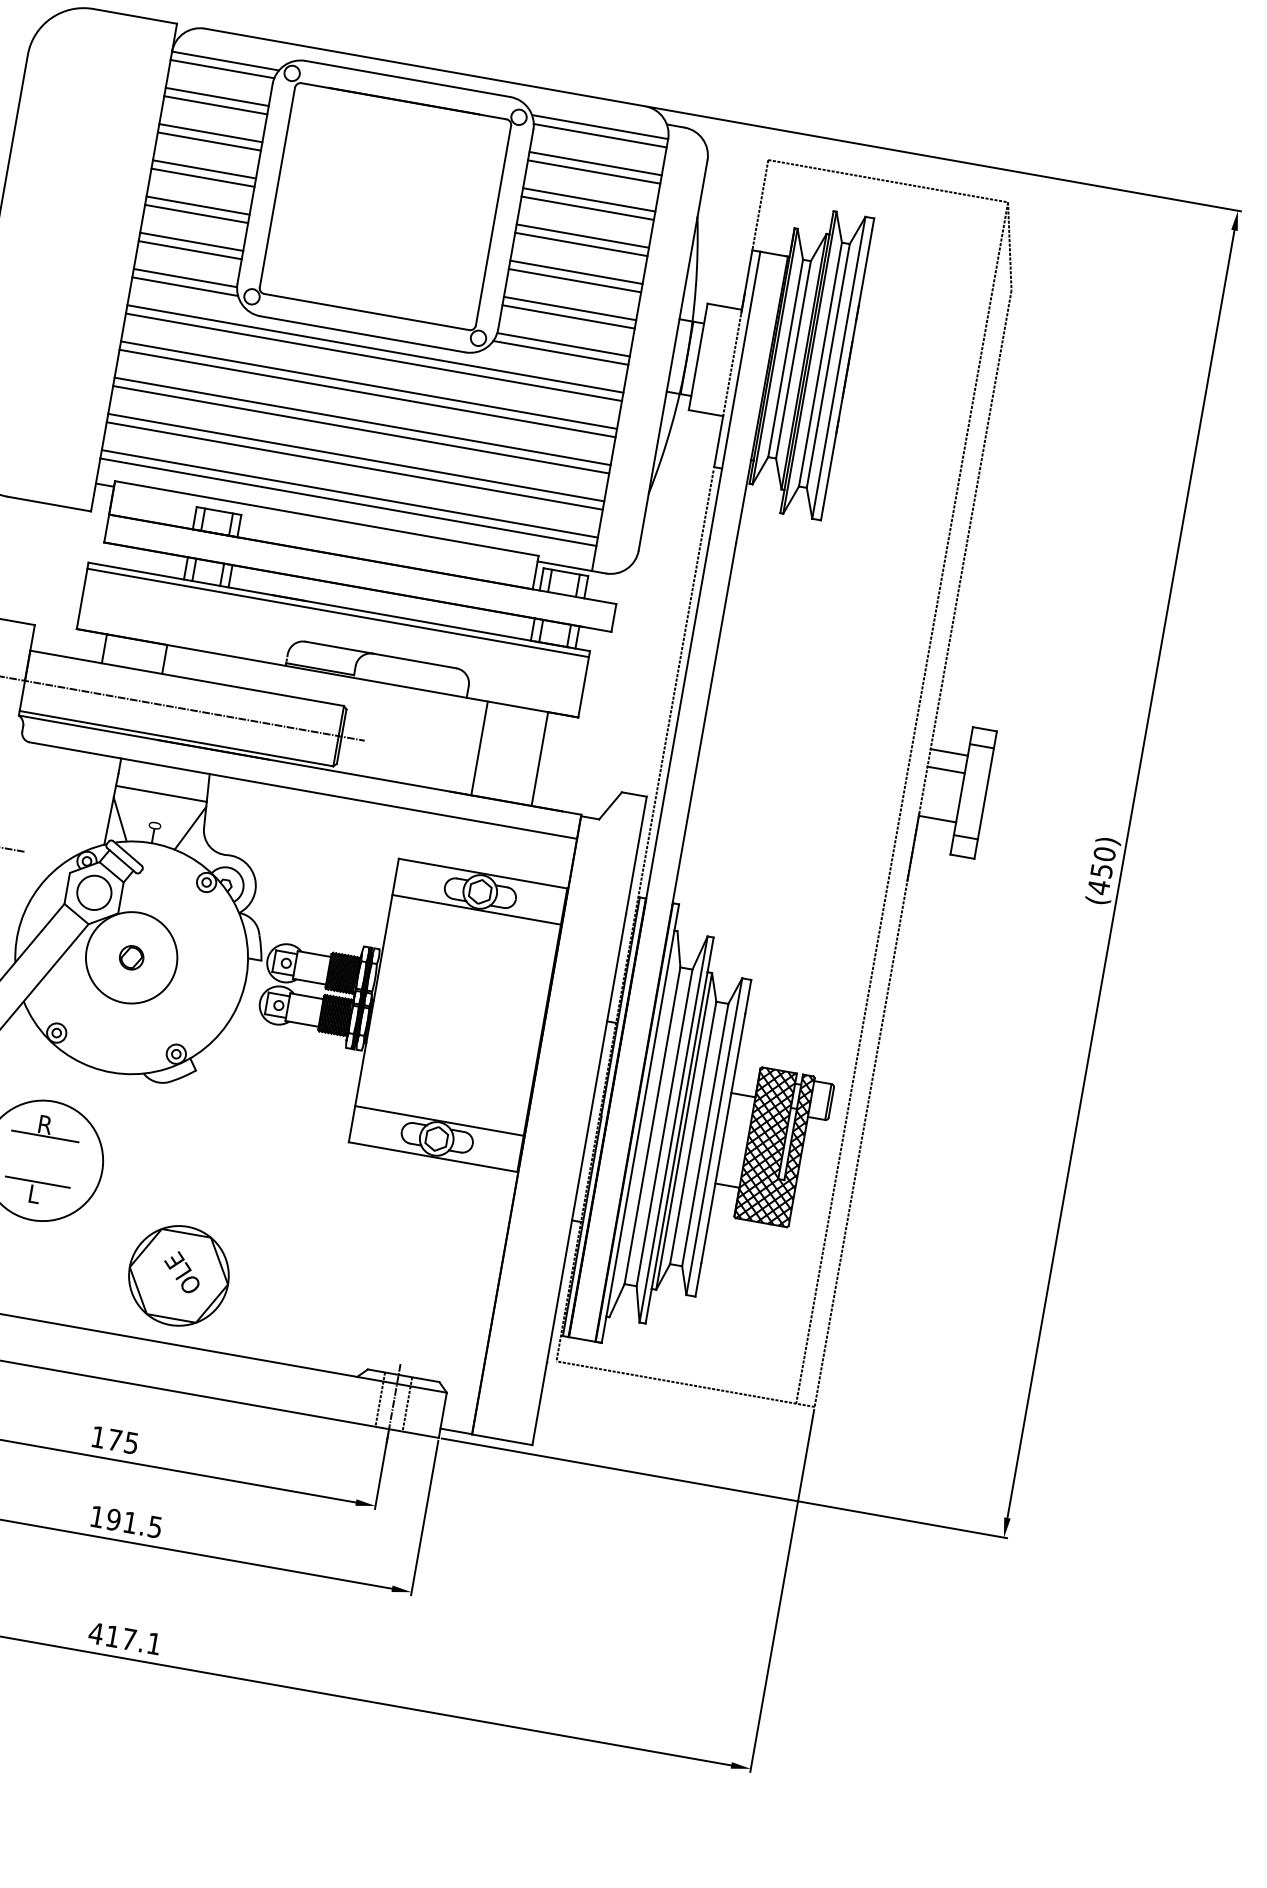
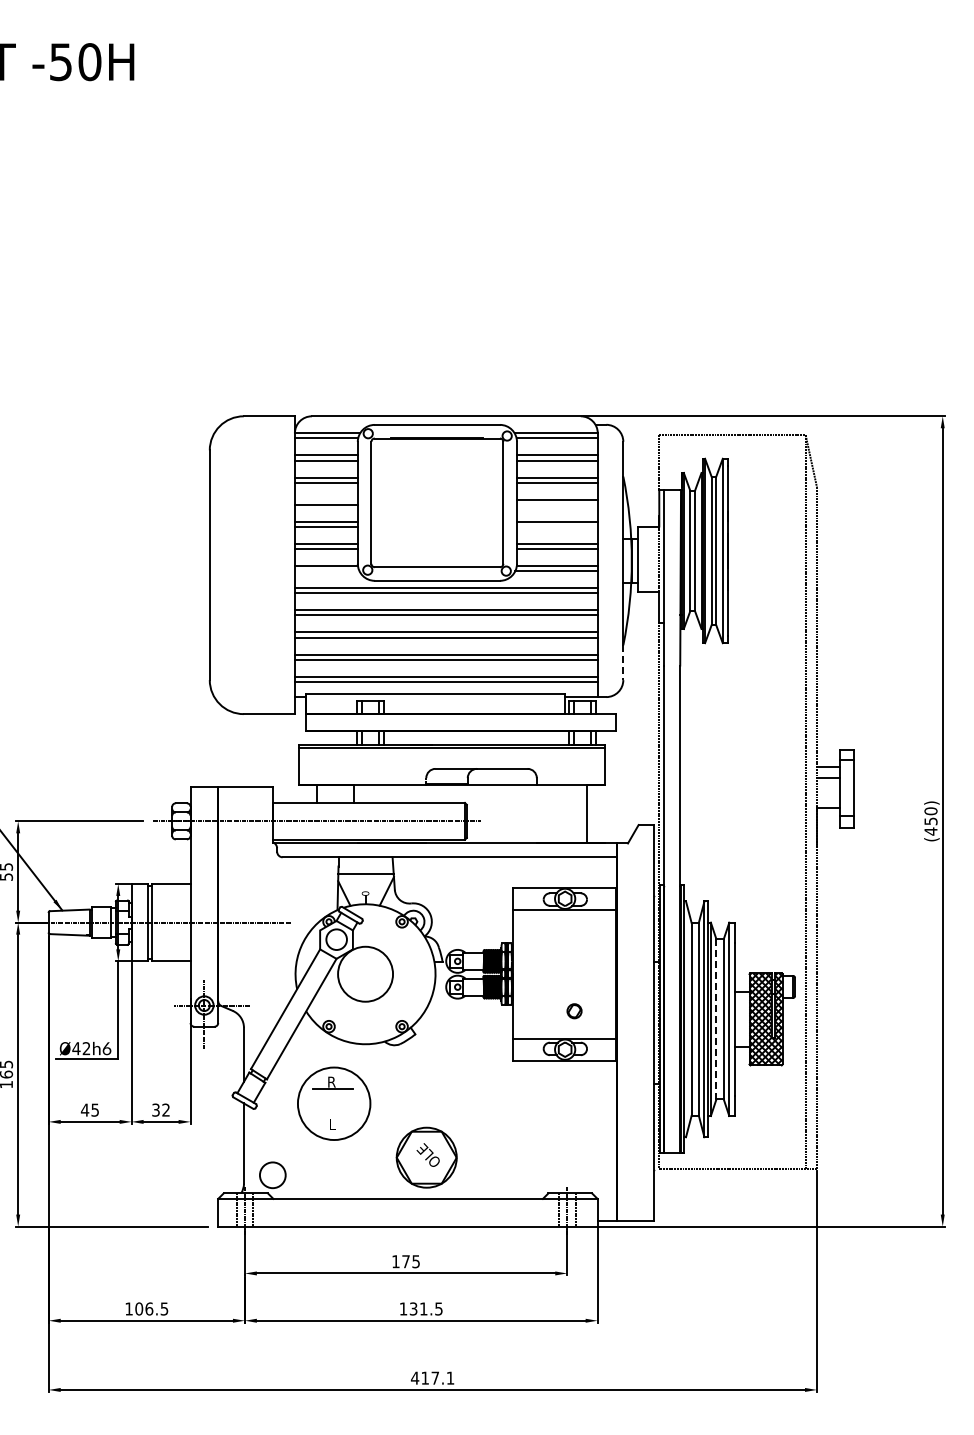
line: (203, 168) -> (325, 499), removed
line: (581, 243) -> (557, 504), removed
line: (575, 280) -> (557, 526), removed
line: (184, 287) -> (326, 571), removed
line: (643, 523) -> (623, 663), solid -> dashed
line: (479, 747) -> (549, 813), removed
part: (131, 958) -> (574, 1011), moved
line: (693, 1133) -> (716, 1019), solid -> dashed
line: (36, 1181) -> (332, 1116), removed
text: (113, 1518) -> (413, 1308), 191.5 -> 131.5

